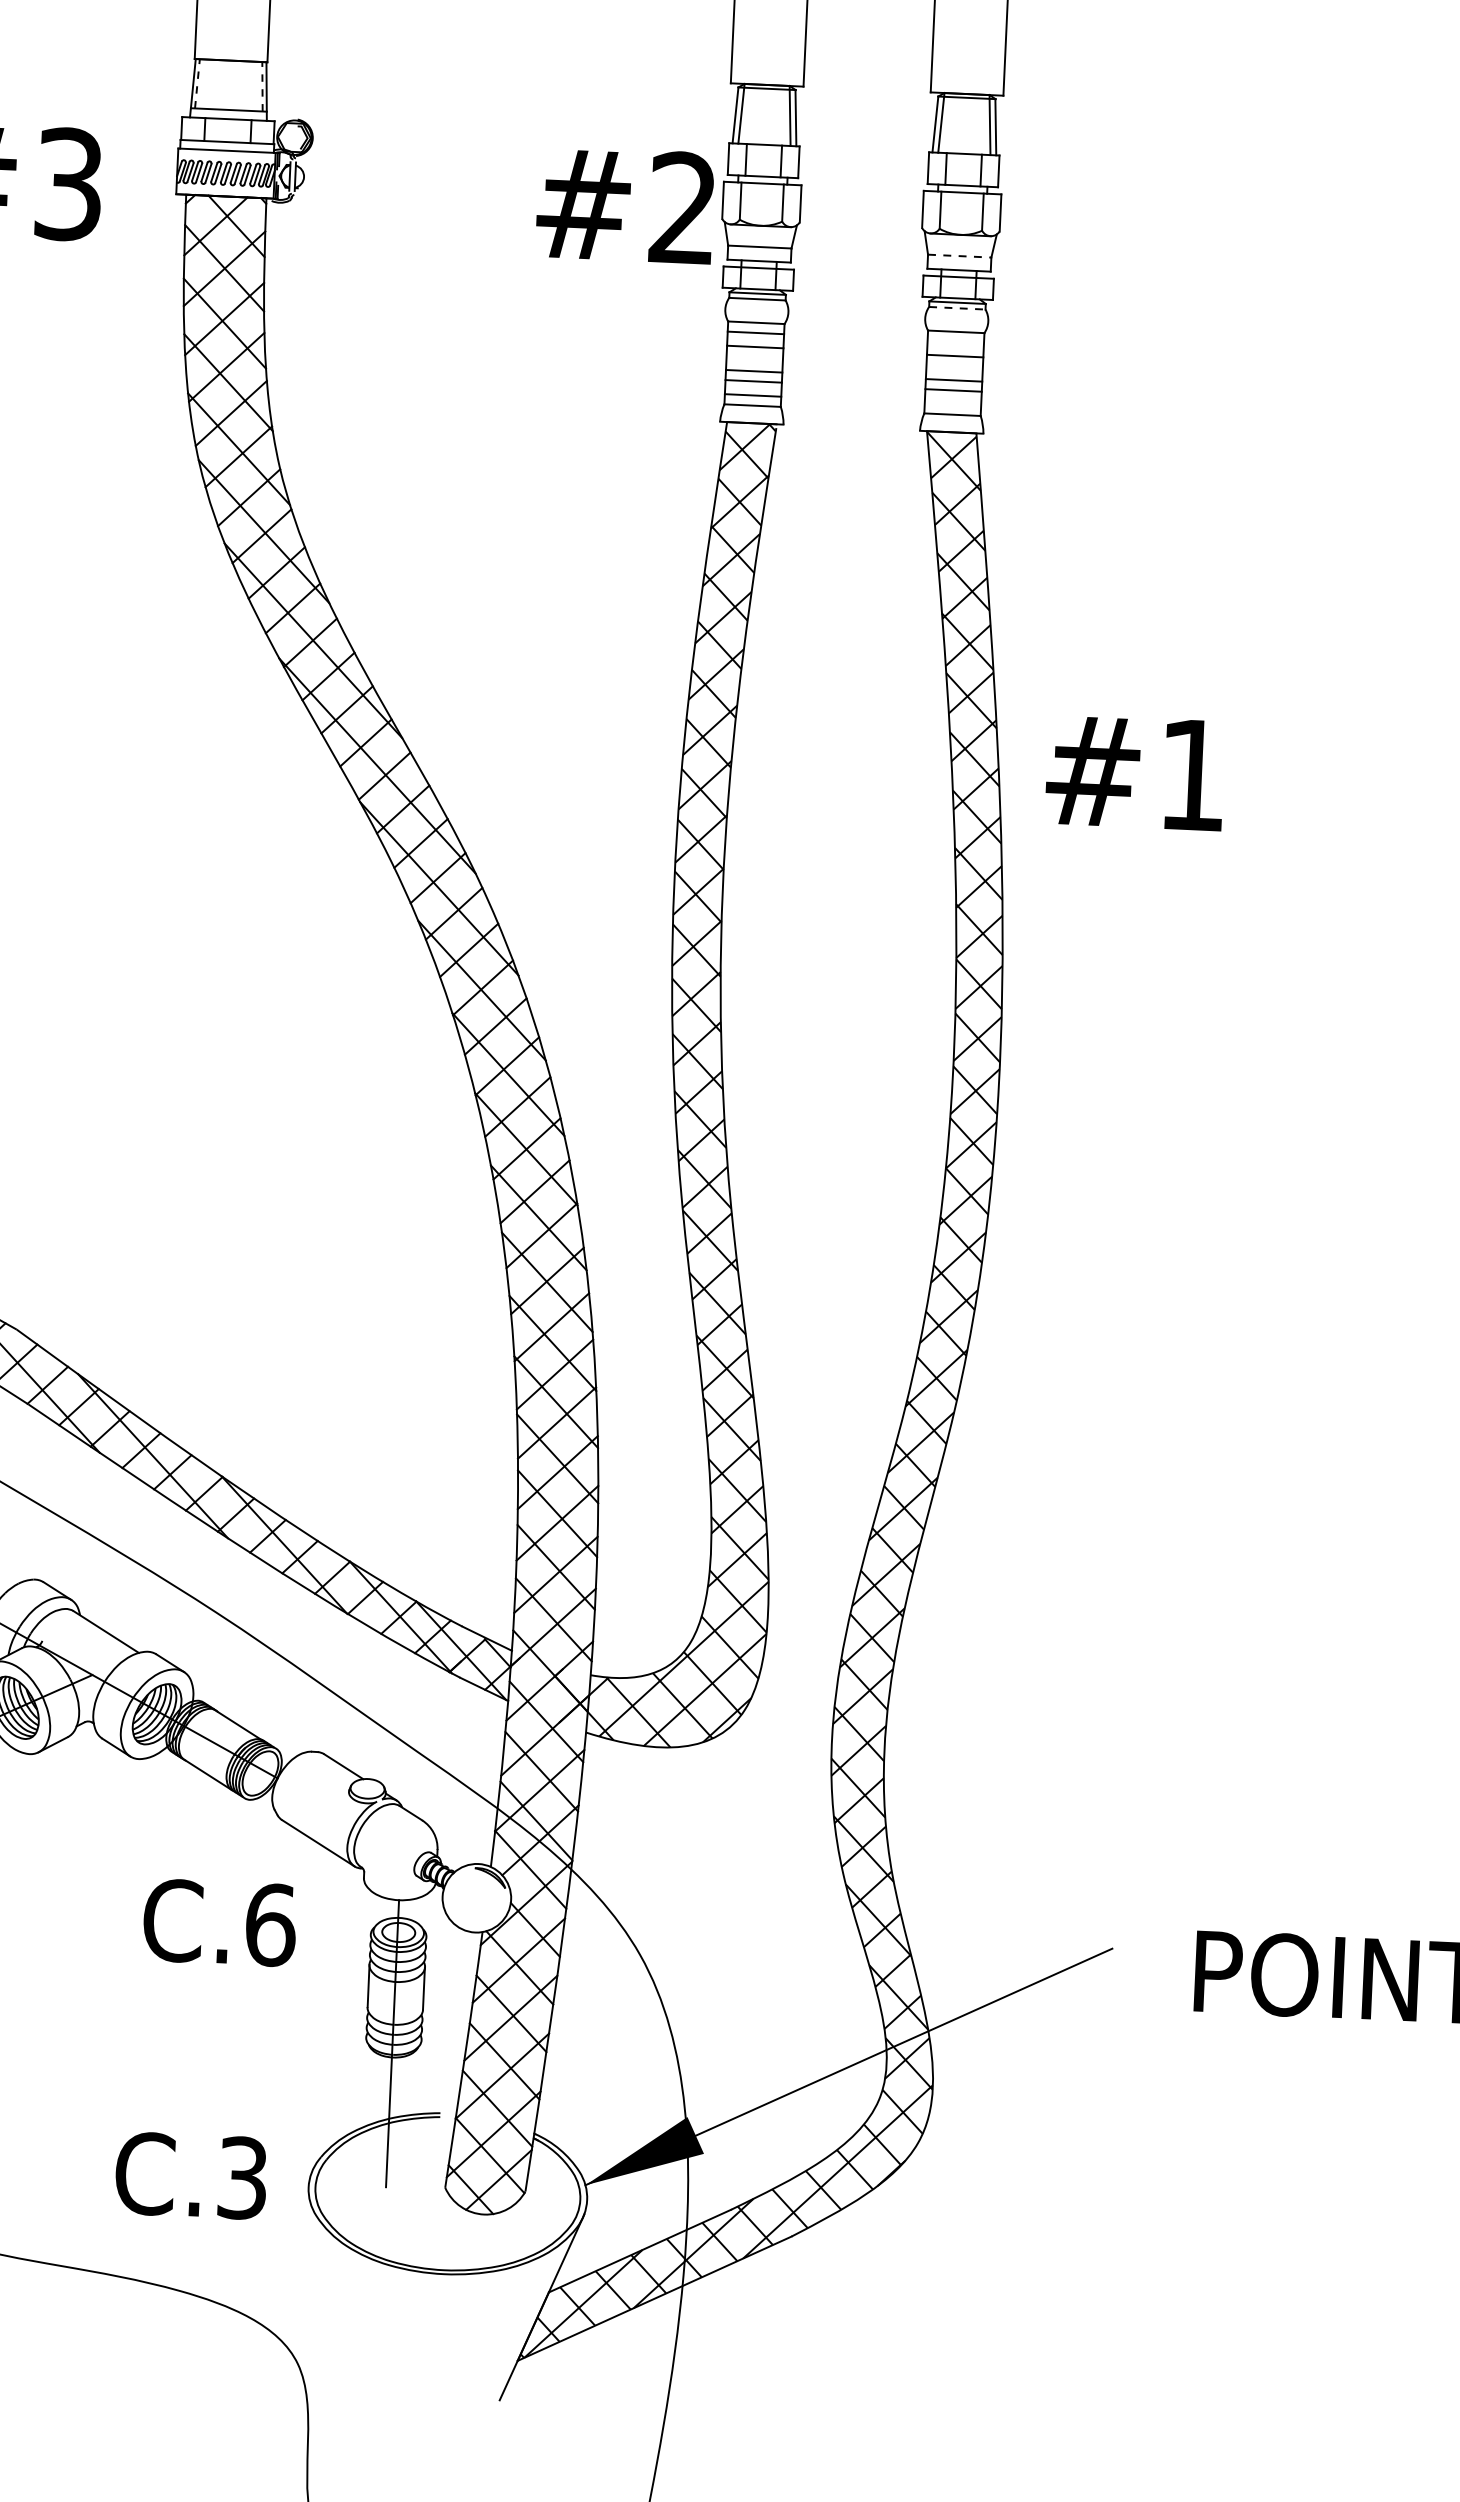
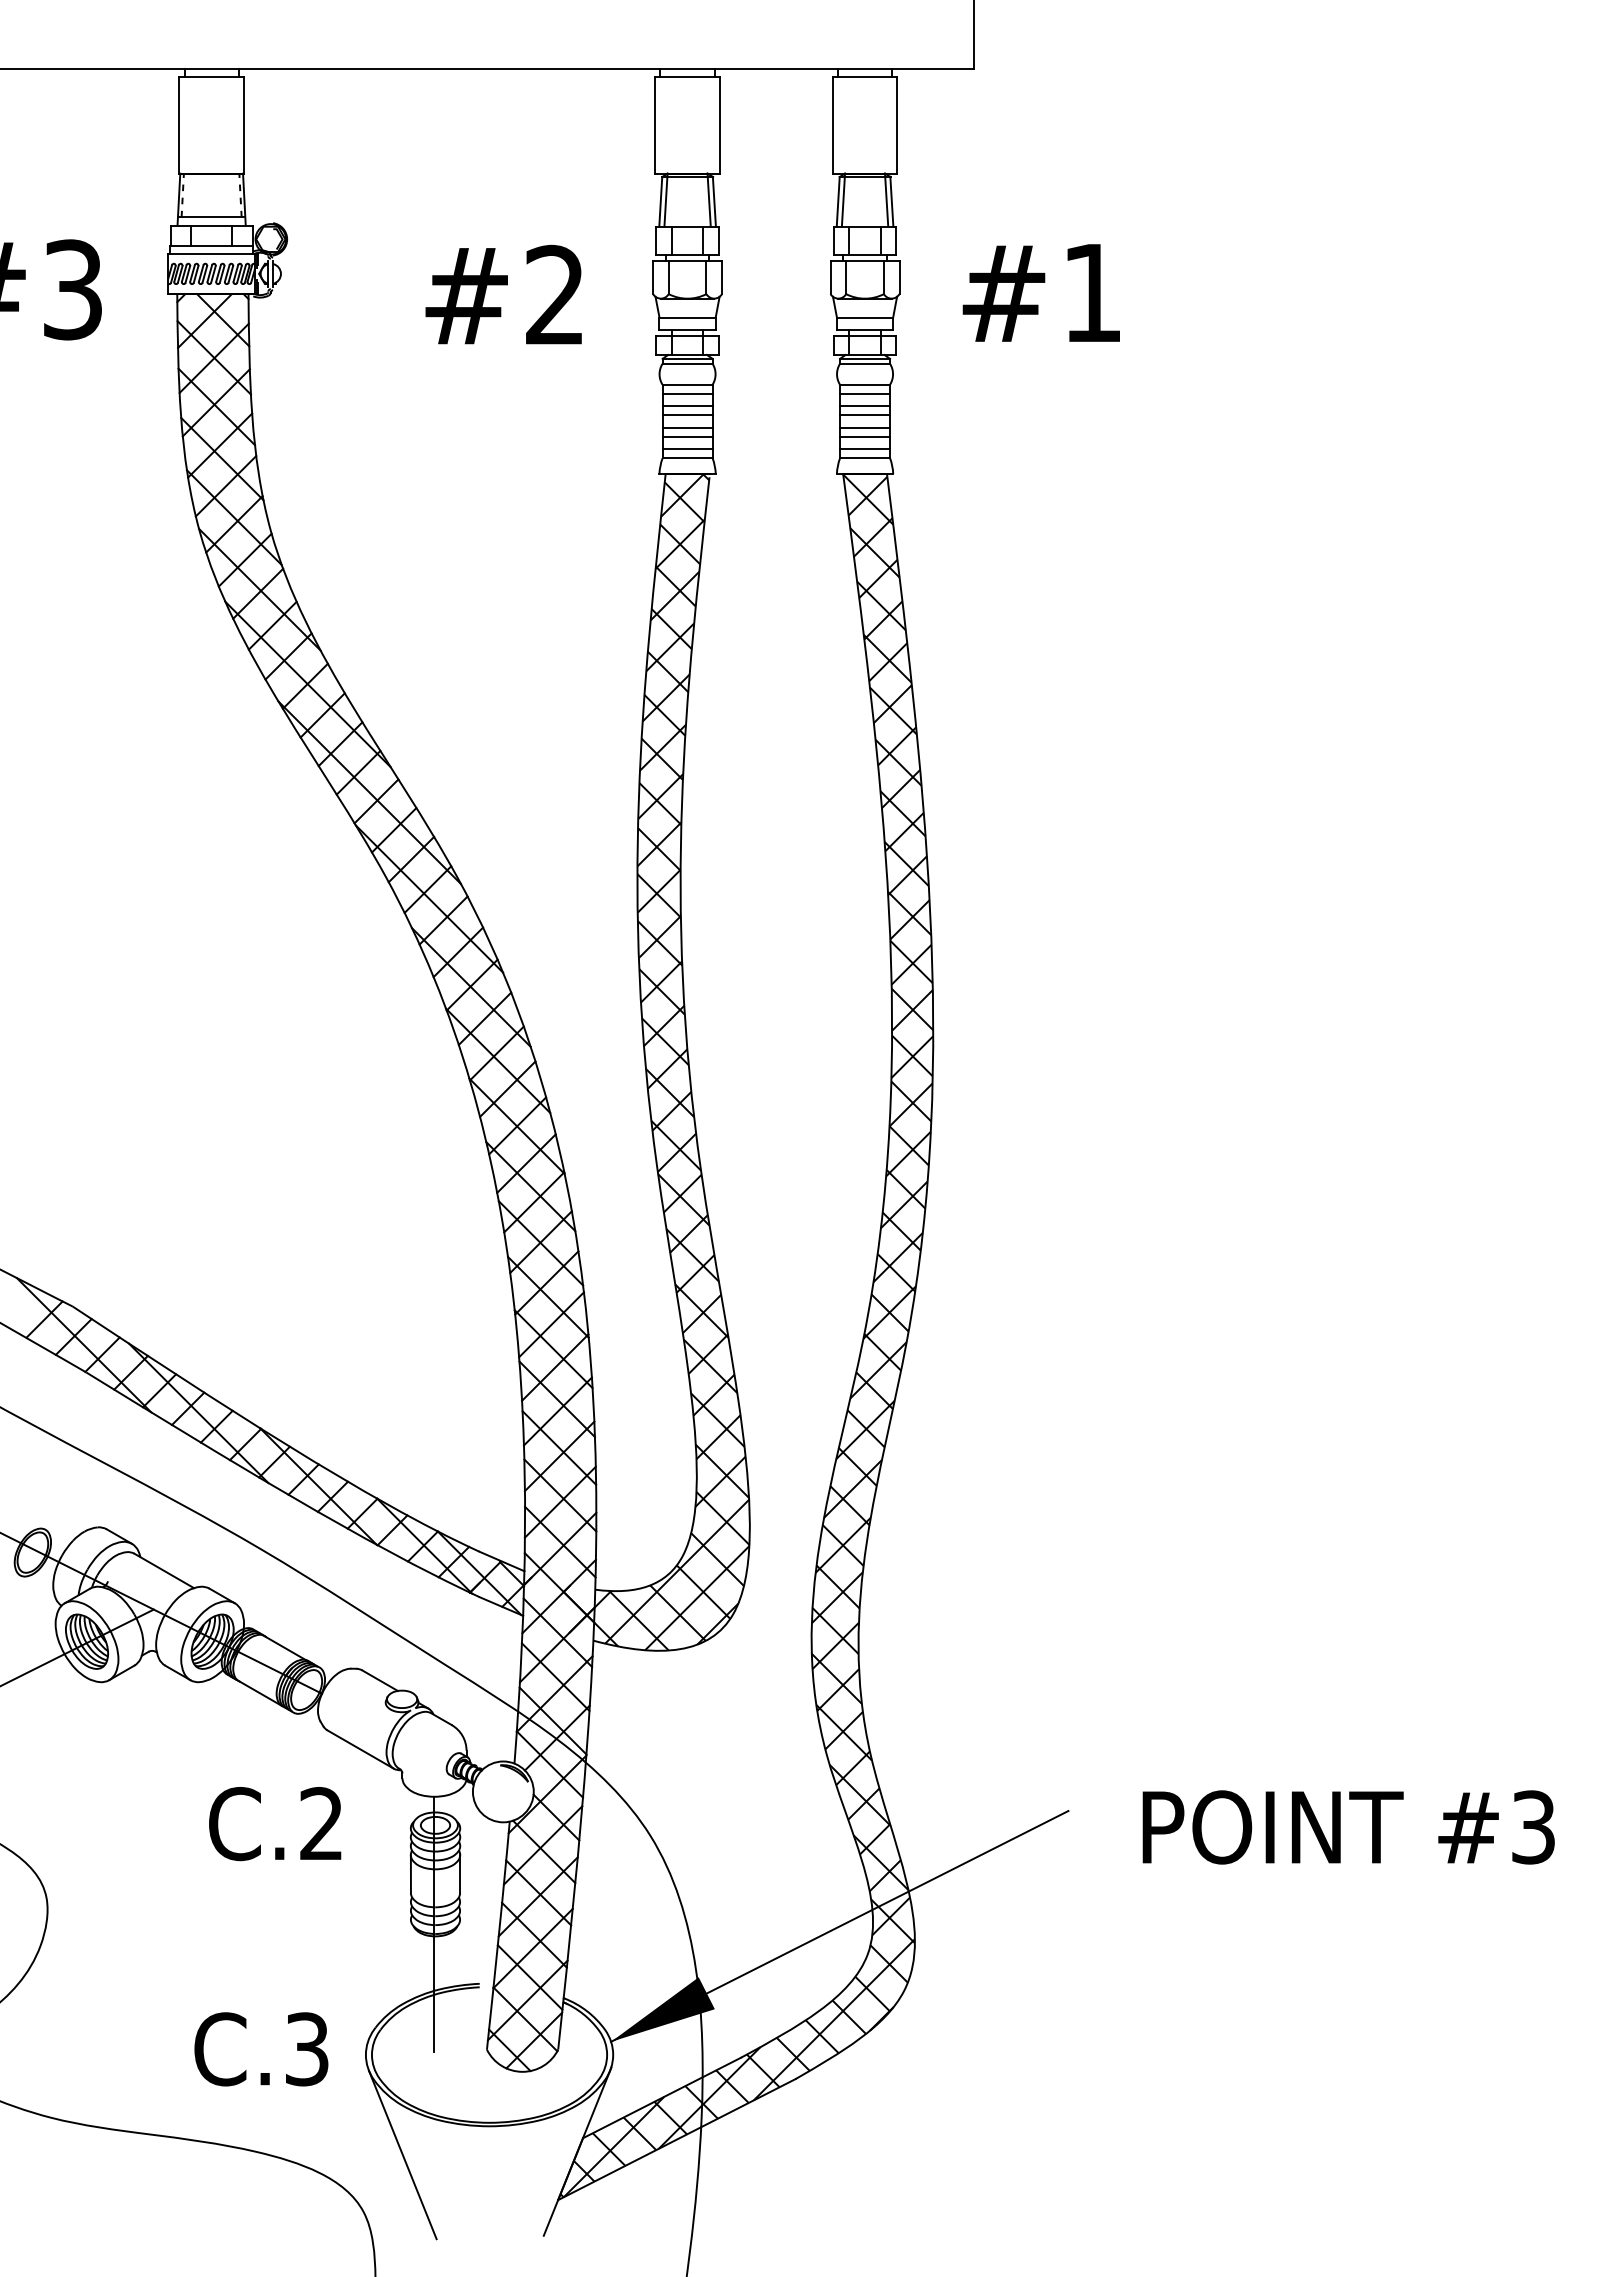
text: (625, 204) -> (503, 294), moved
line: (960, 256) -> (865, 317), dashed -> solid
line: (957, 307) -> (865, 363), dashed -> solid
line: (956, 341) -> (865, 393), added
line: (754, 357) -> (687, 415), added
line: (955, 366) -> (865, 415), added
line: (953, 404) -> (865, 449), added
text: (1134, 771) -> (1040, 292), moved
text: (271, 1925) -> (322, 1824), C.6 -> C.2
line: (344, 2301) -> (402, 2154), added

